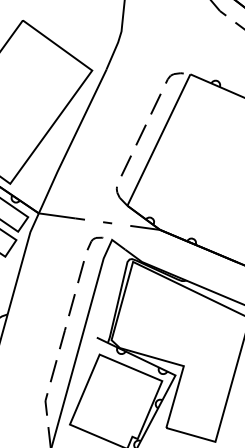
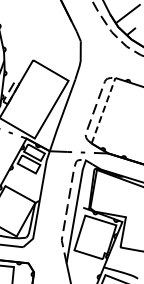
line: (158, 141) -> (103, 111), solid -> dashed

